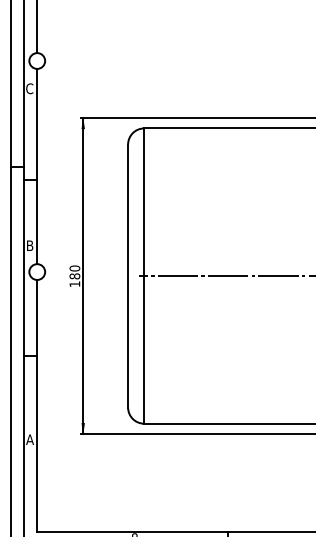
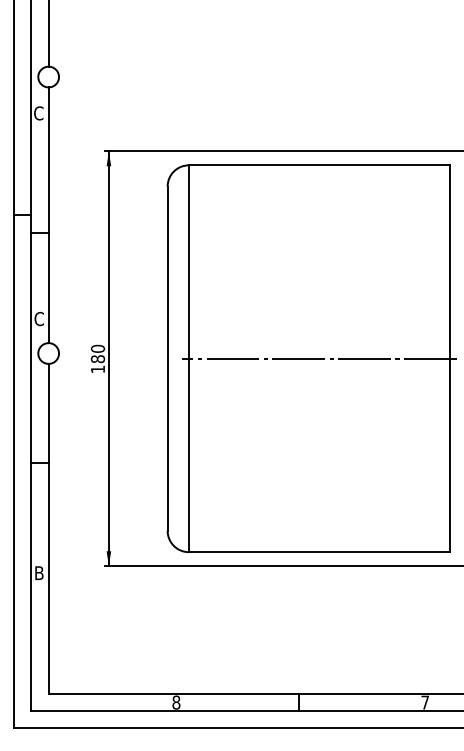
text: (29, 246) -> (38, 319), B -> C
text: (30, 440) -> (39, 573), A -> B

